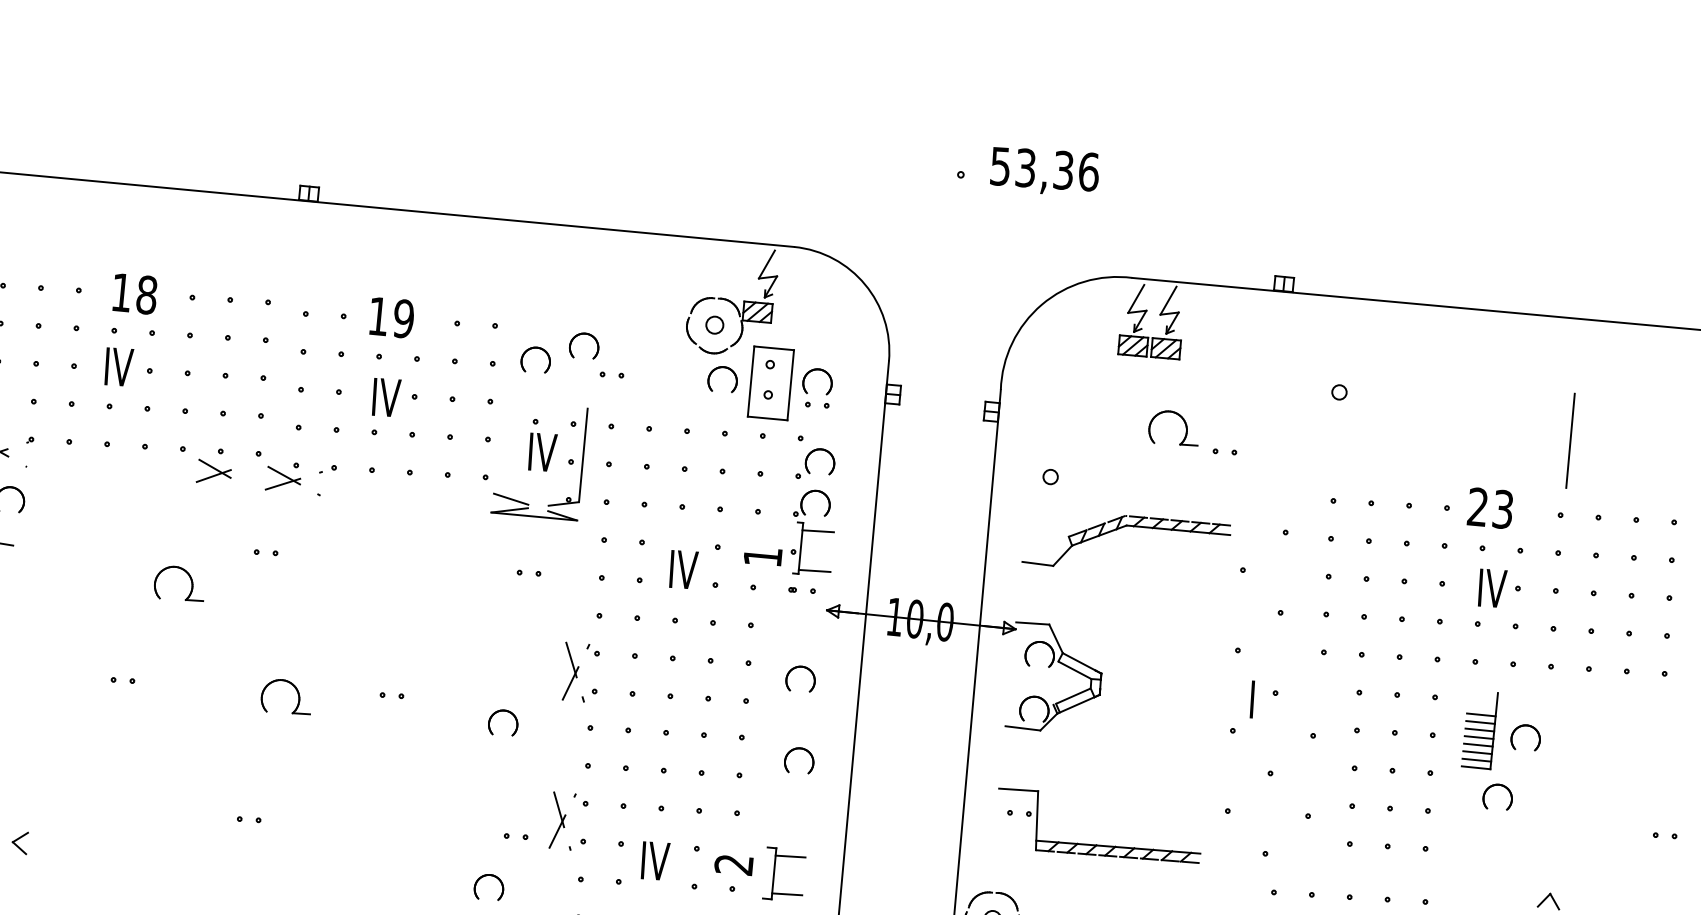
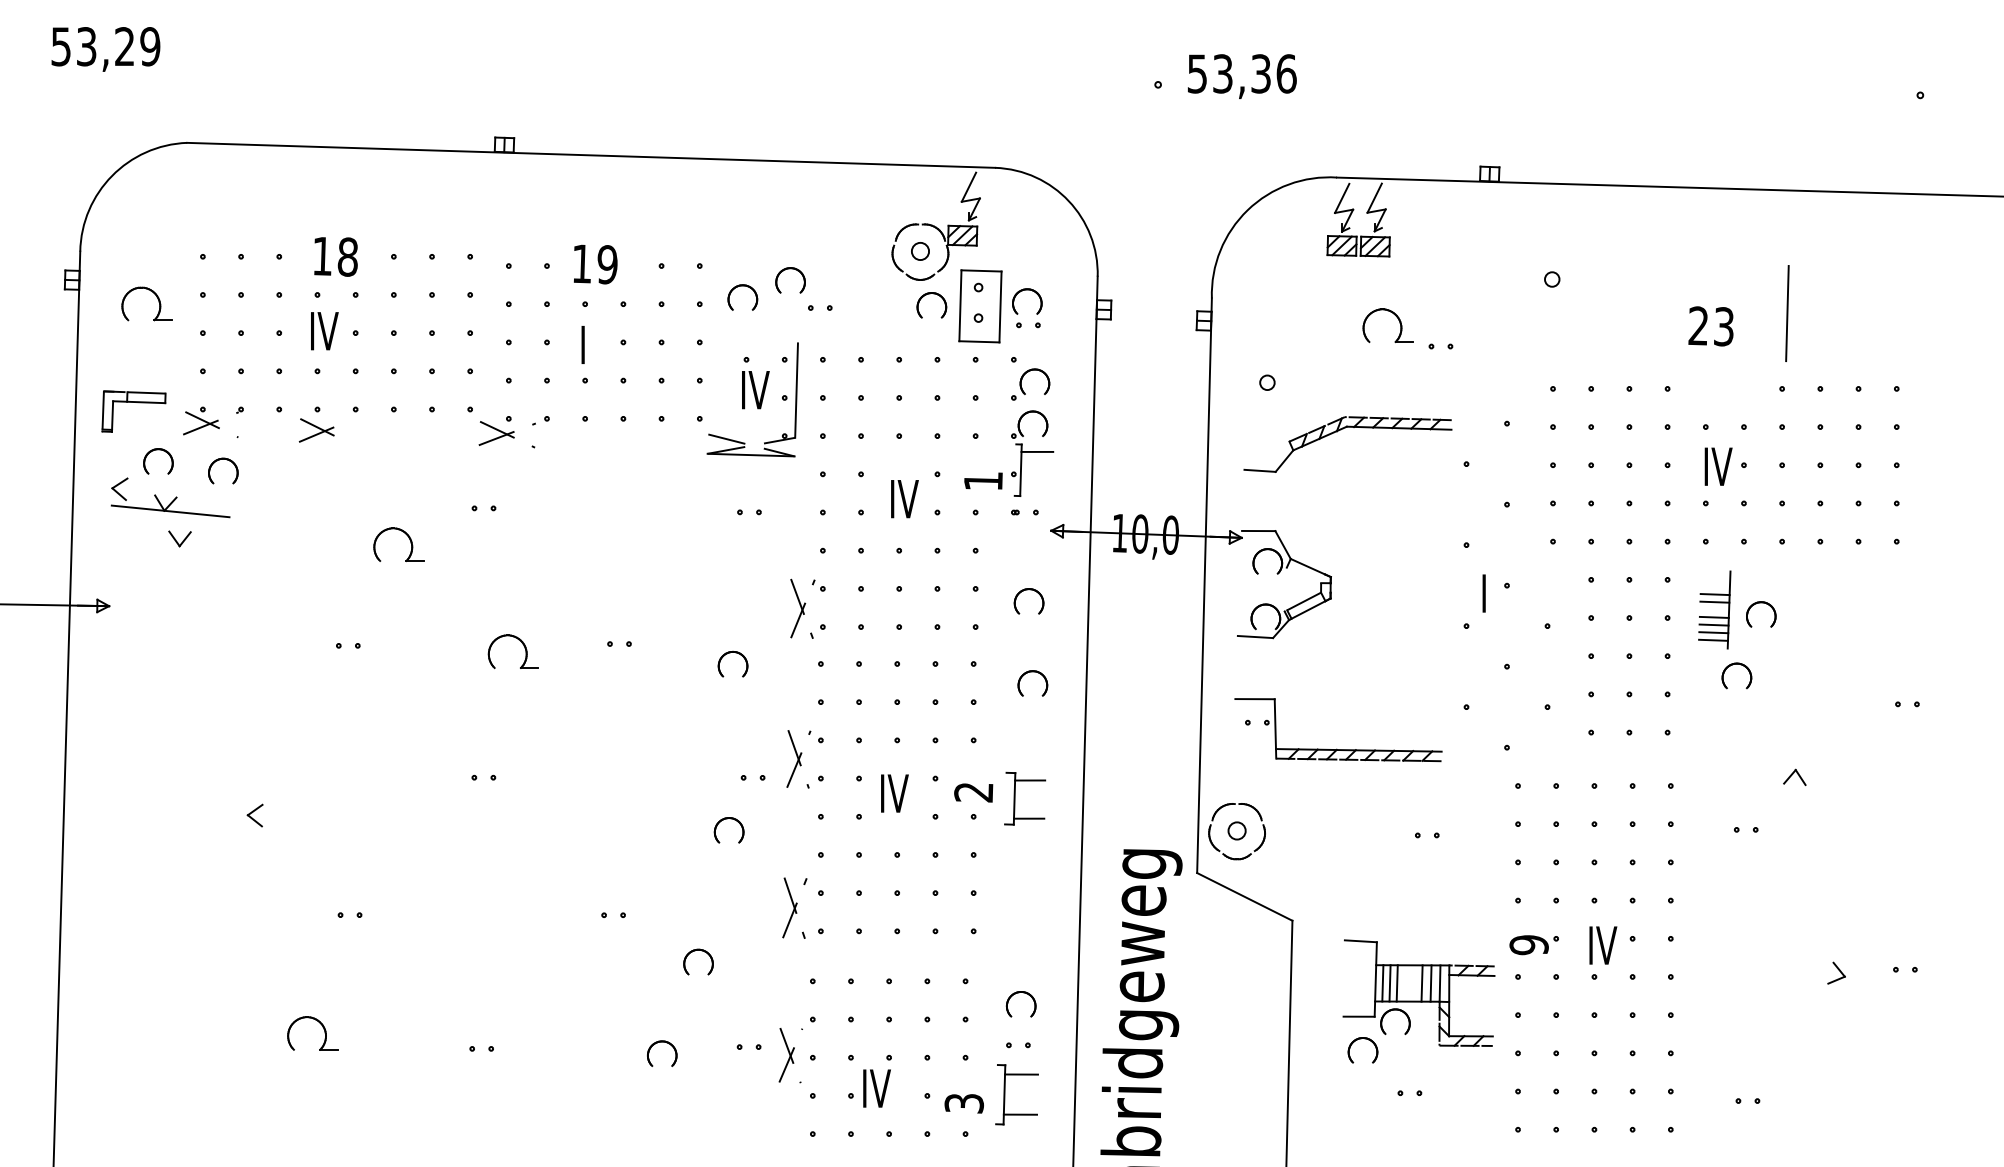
text: (389, 397) -> (598, 344), IV -> I
part: (213, 471) -> (316, 430), moved
text: (1489, 508) -> (1710, 326), moved
line: (814, 571) -> (1036, 492), removed
line: (1074, 670) -> (1303, 575), removed
line: (1479, 729) -> (1714, 609), removed
line: (1475, 767) -> (1712, 647), removed

